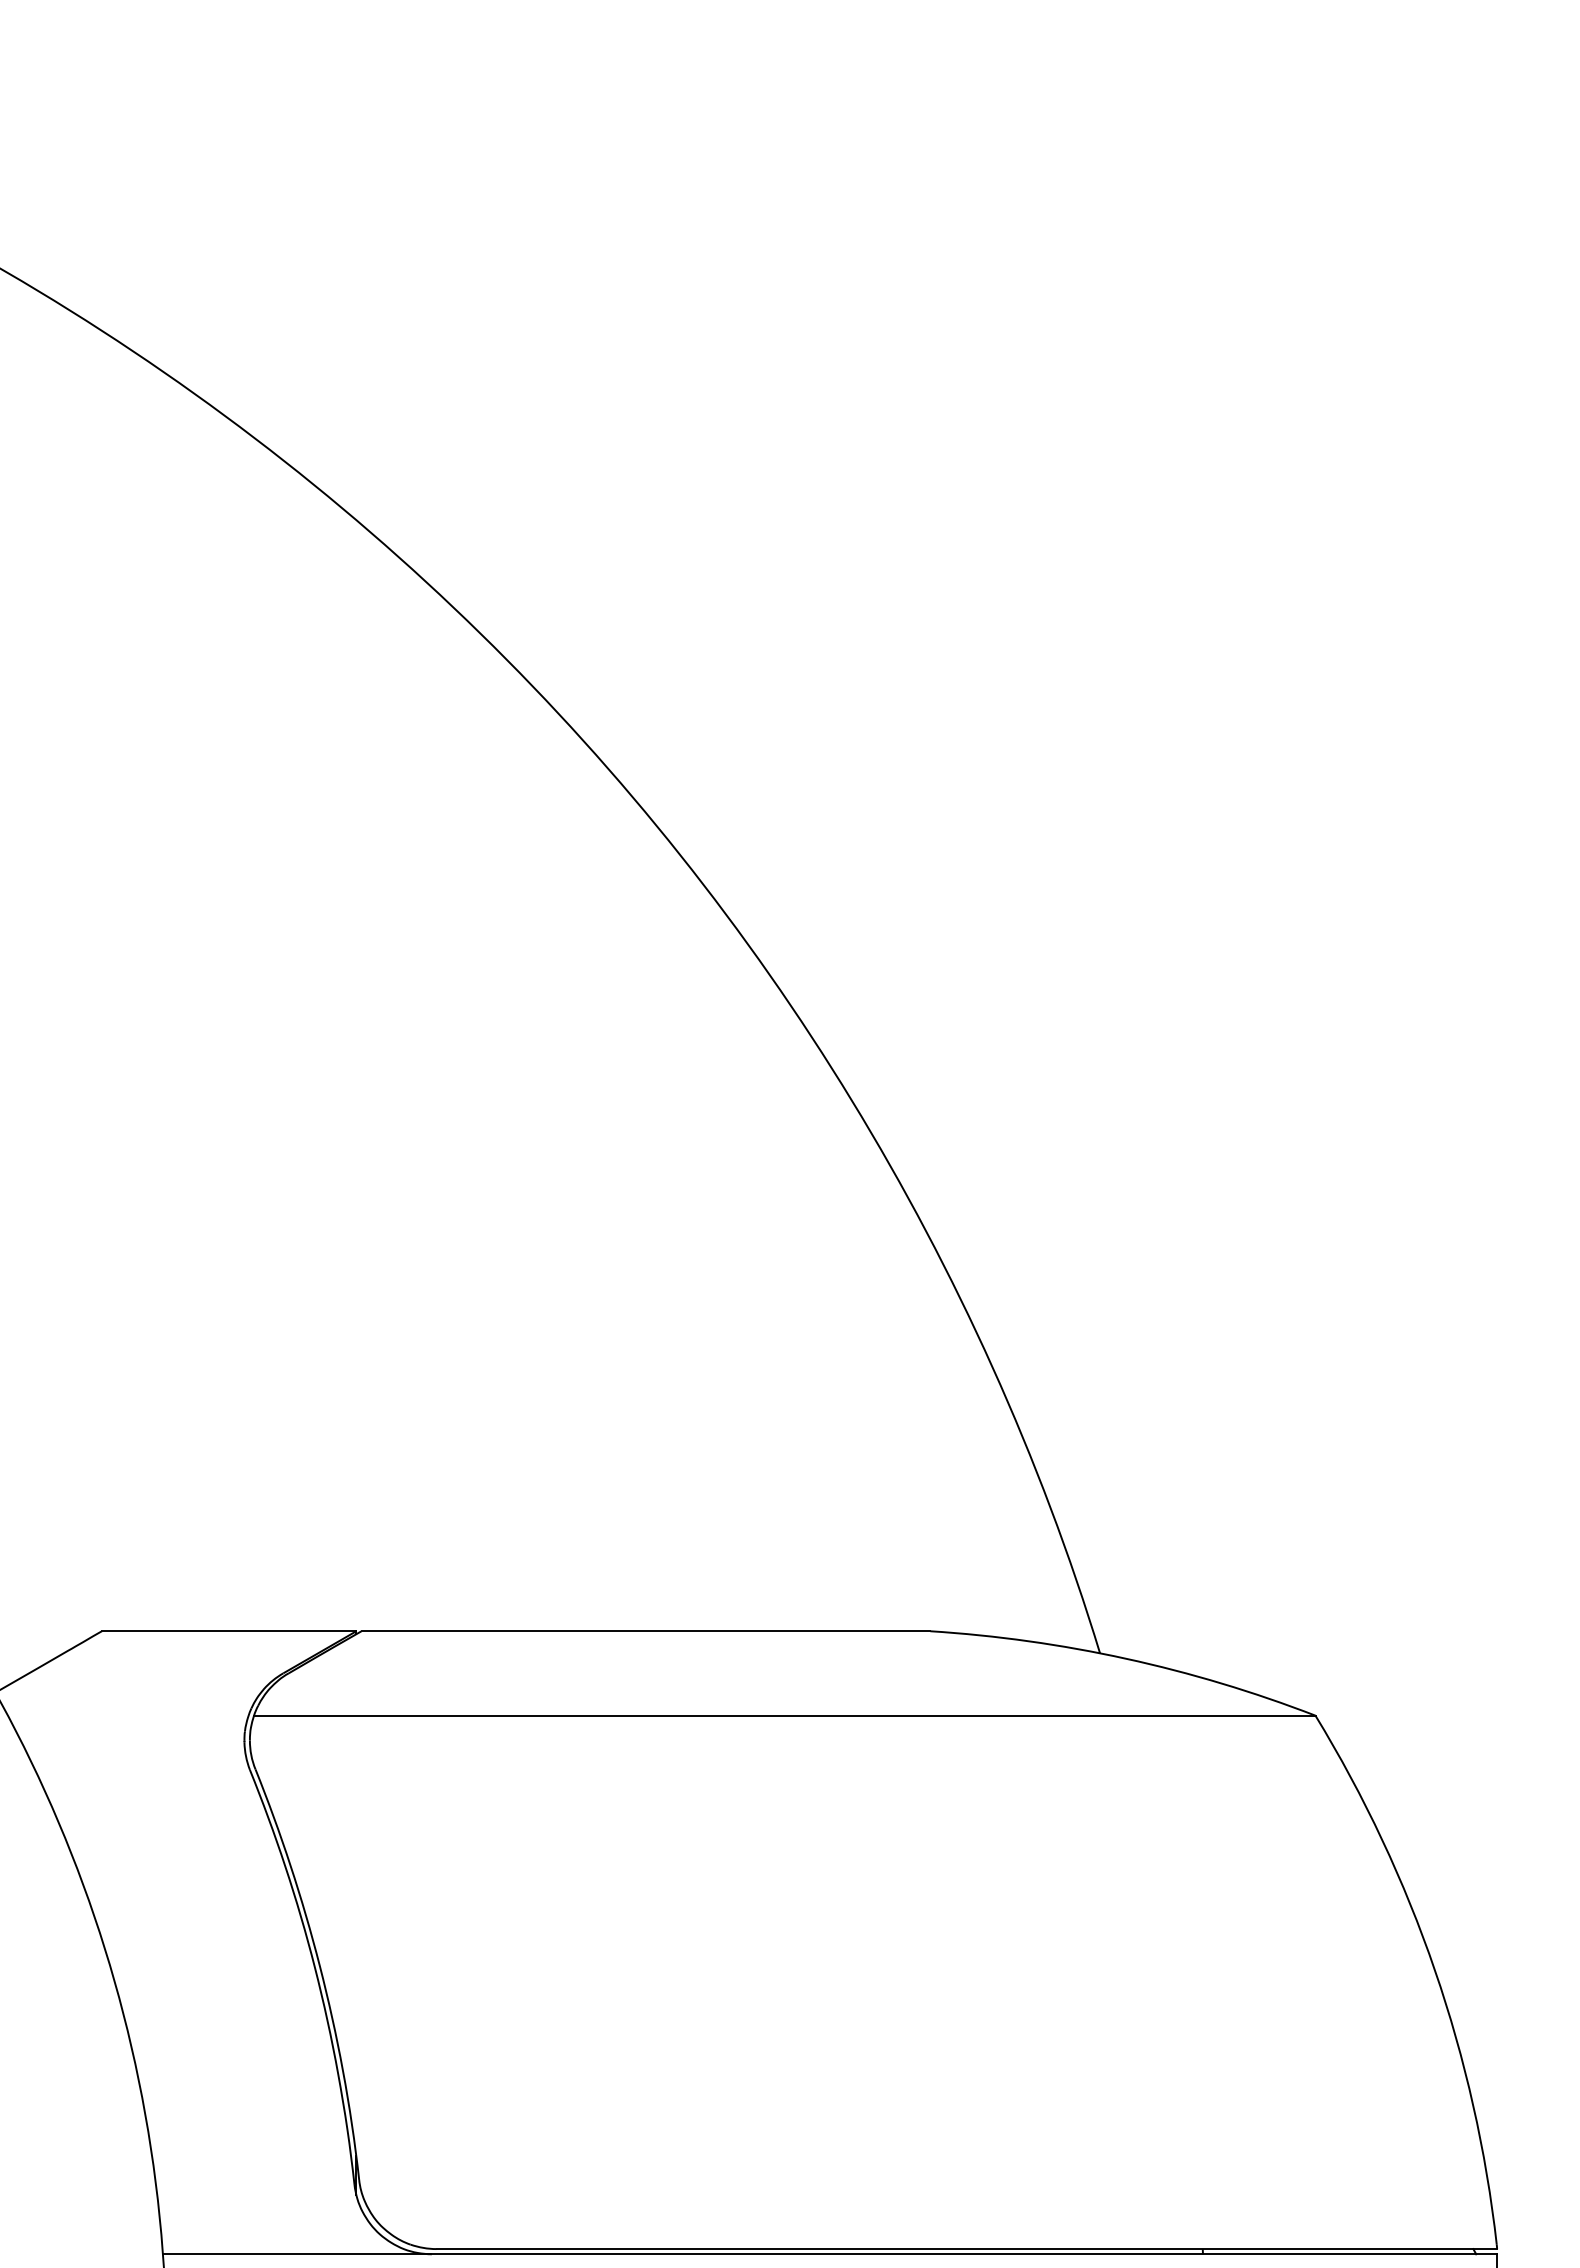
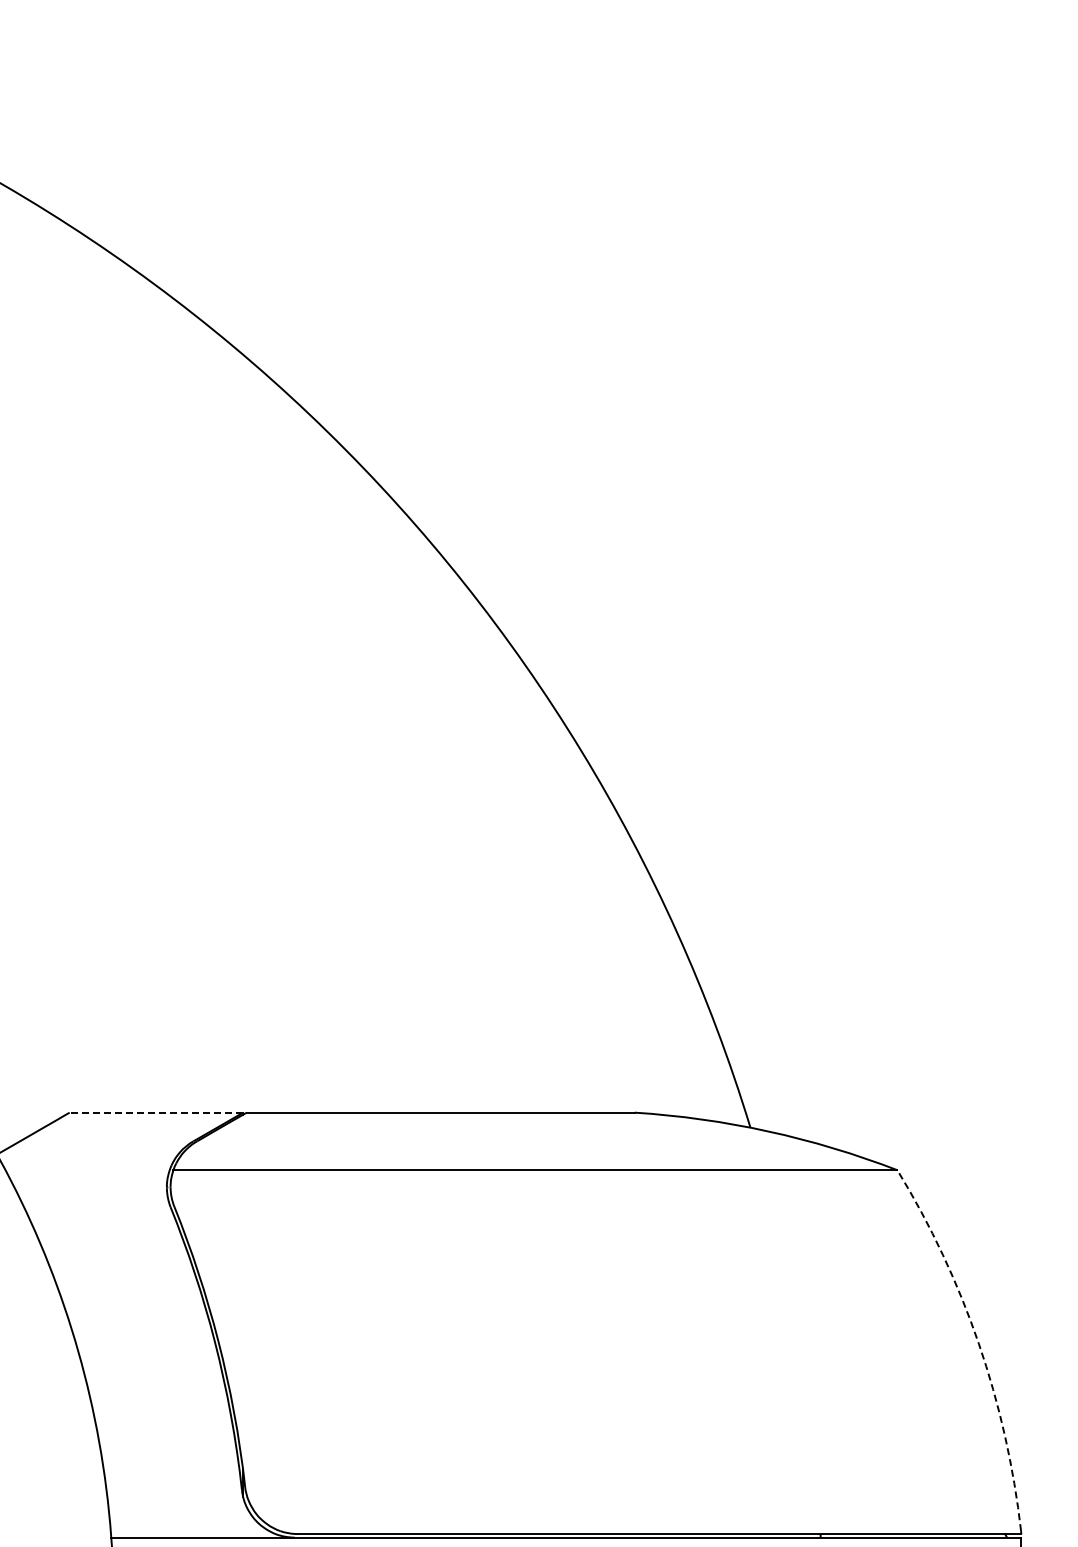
line: (229, 1631) -> (156, 1112), solid -> dashed
arc: (1434, 1969) -> (978, 1343), solid -> dashed

